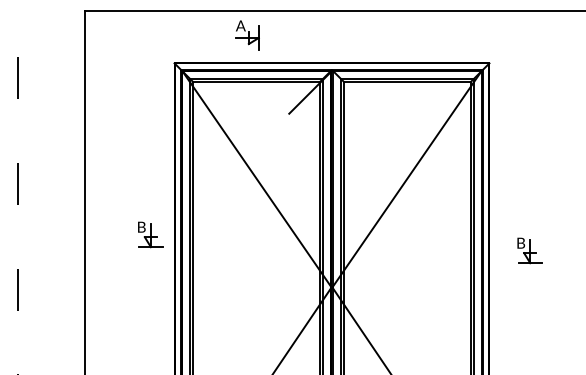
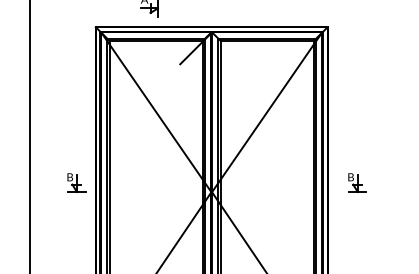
part: (150, 234) -> (76, 182), moved
part: (529, 250) -> (357, 182), moved

